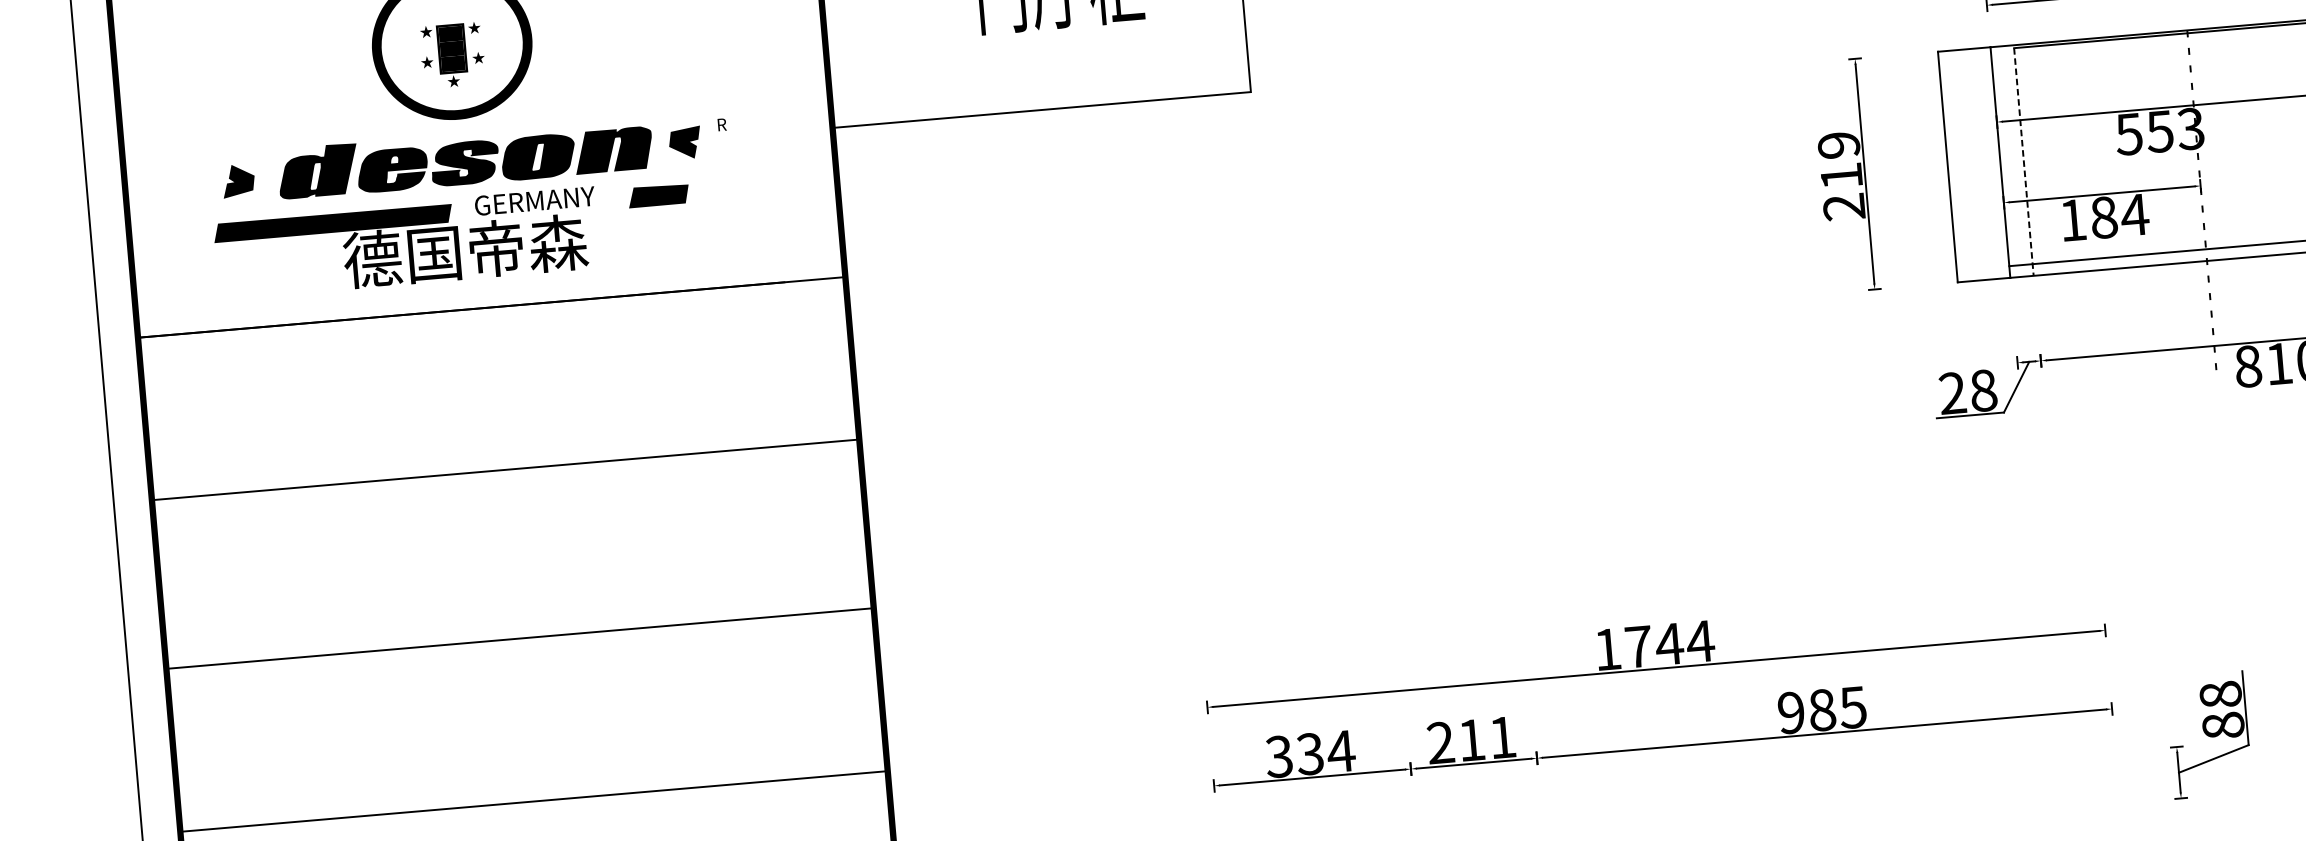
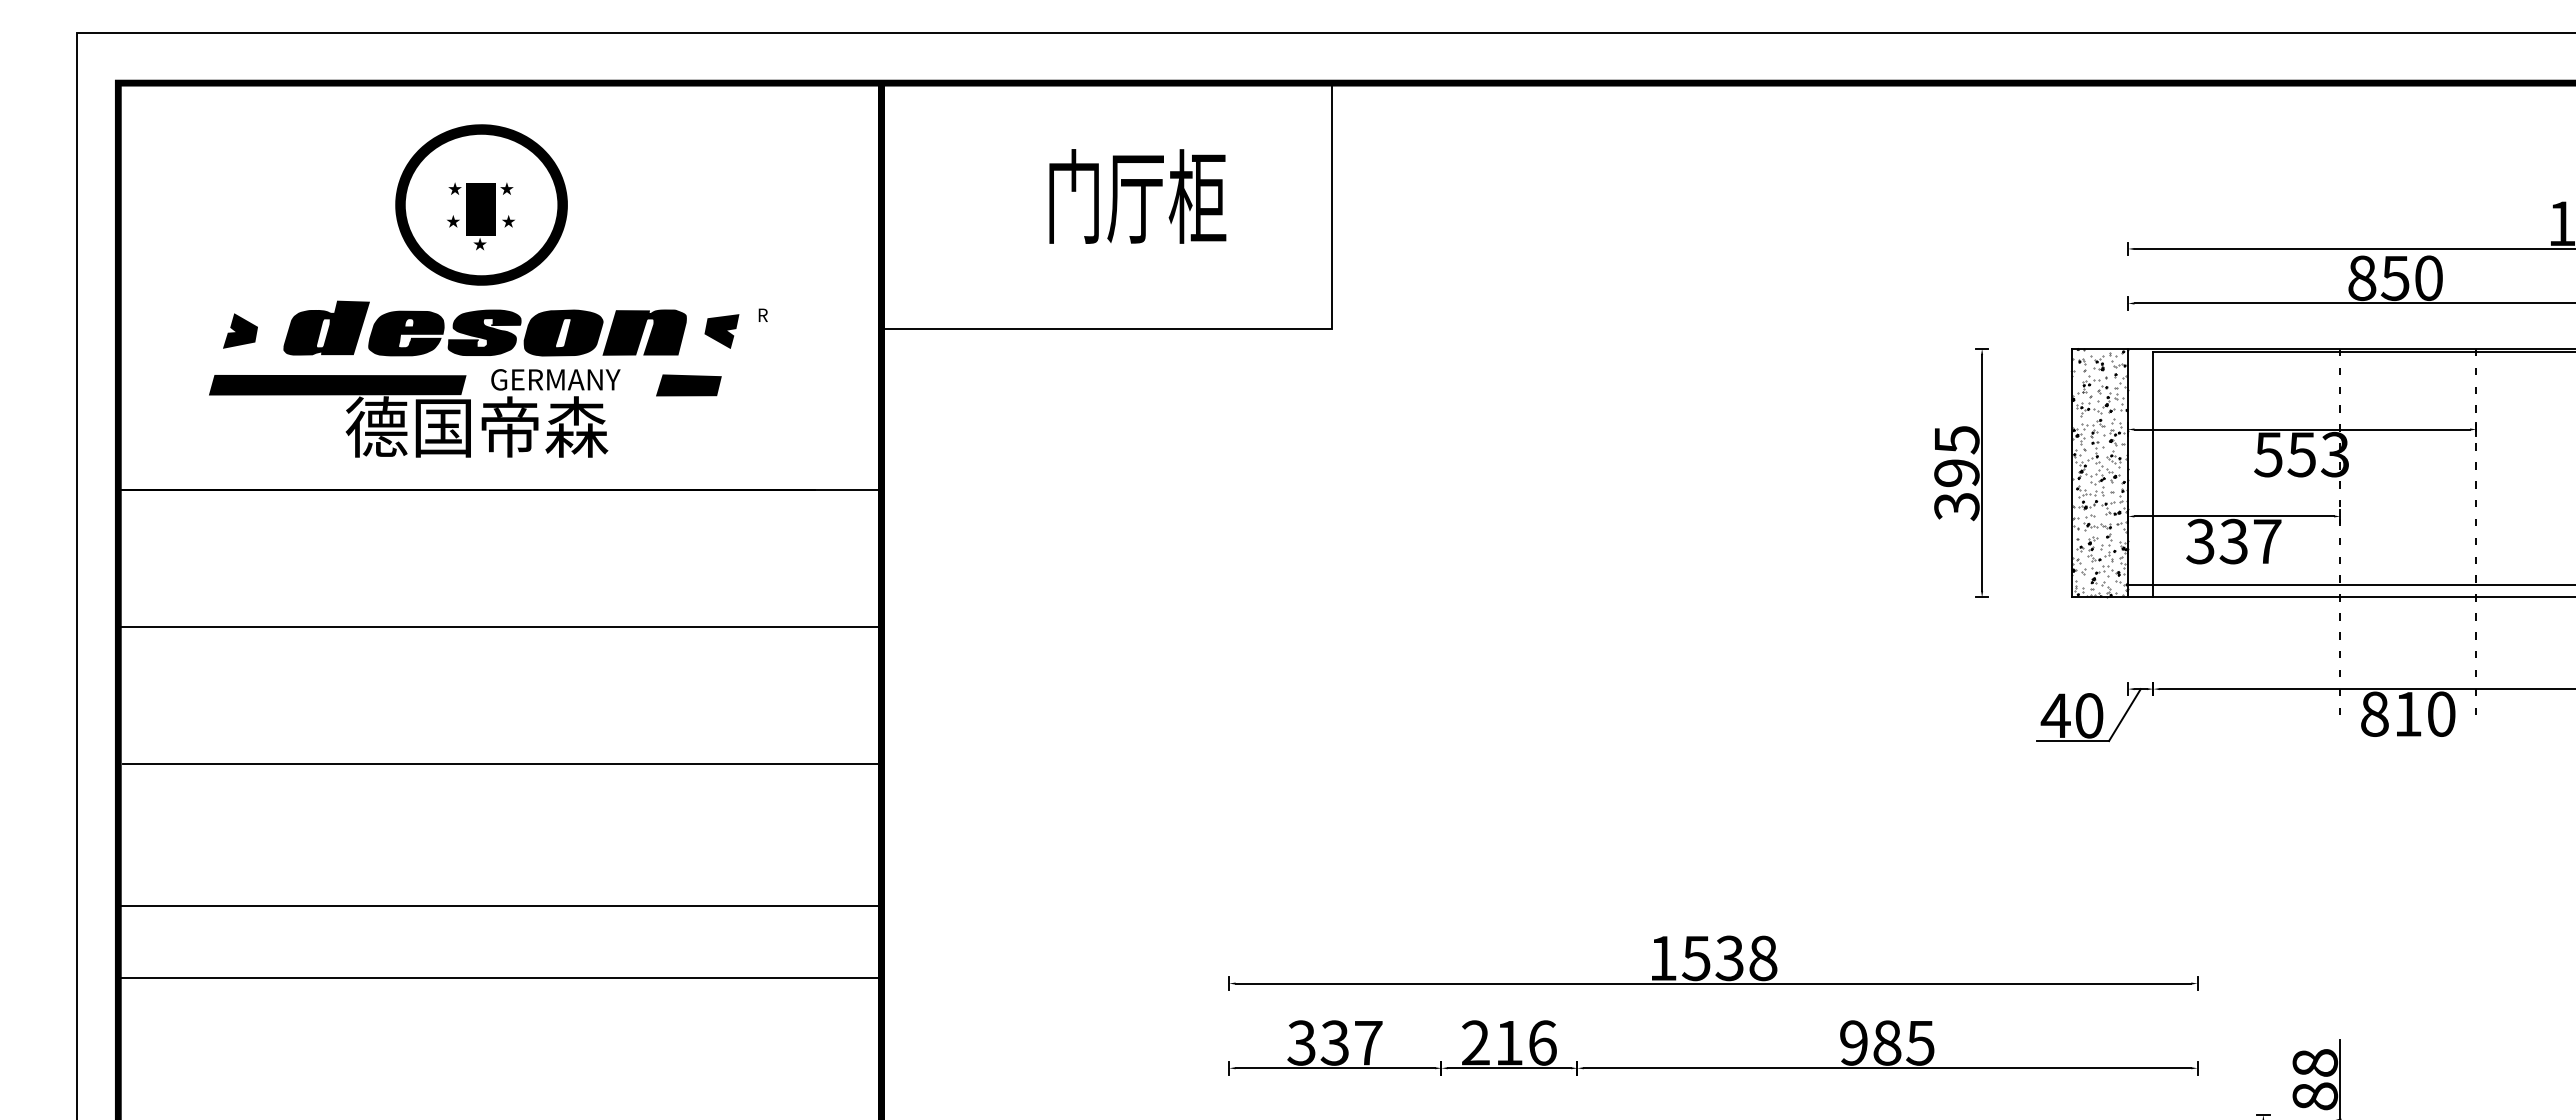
line: (2023, 161) -> (2153, 474), dashed -> solid
hatch: (1973, 164) -> (2099, 472), added
text: (1841, 176) -> (1956, 473), 219 -> 395
text: (2104, 217) -> (2234, 541), 184 -> 337
text: (1967, 391) -> (2071, 715), 28 -> 40
line: (505, 469) -> (499, 626), moved
line: (515, 561) -> (501, 763), added
line: (519, 638) -> (499, 905), moved
text: (1669, 644) -> (1729, 958), 1744 -> 1538
text: (1502, 737) -> (1542, 1042), 211 -> 216
text: (1341, 751) -> (1368, 1043), 334 -> 337
line: (533, 801) -> (499, 978), moved

